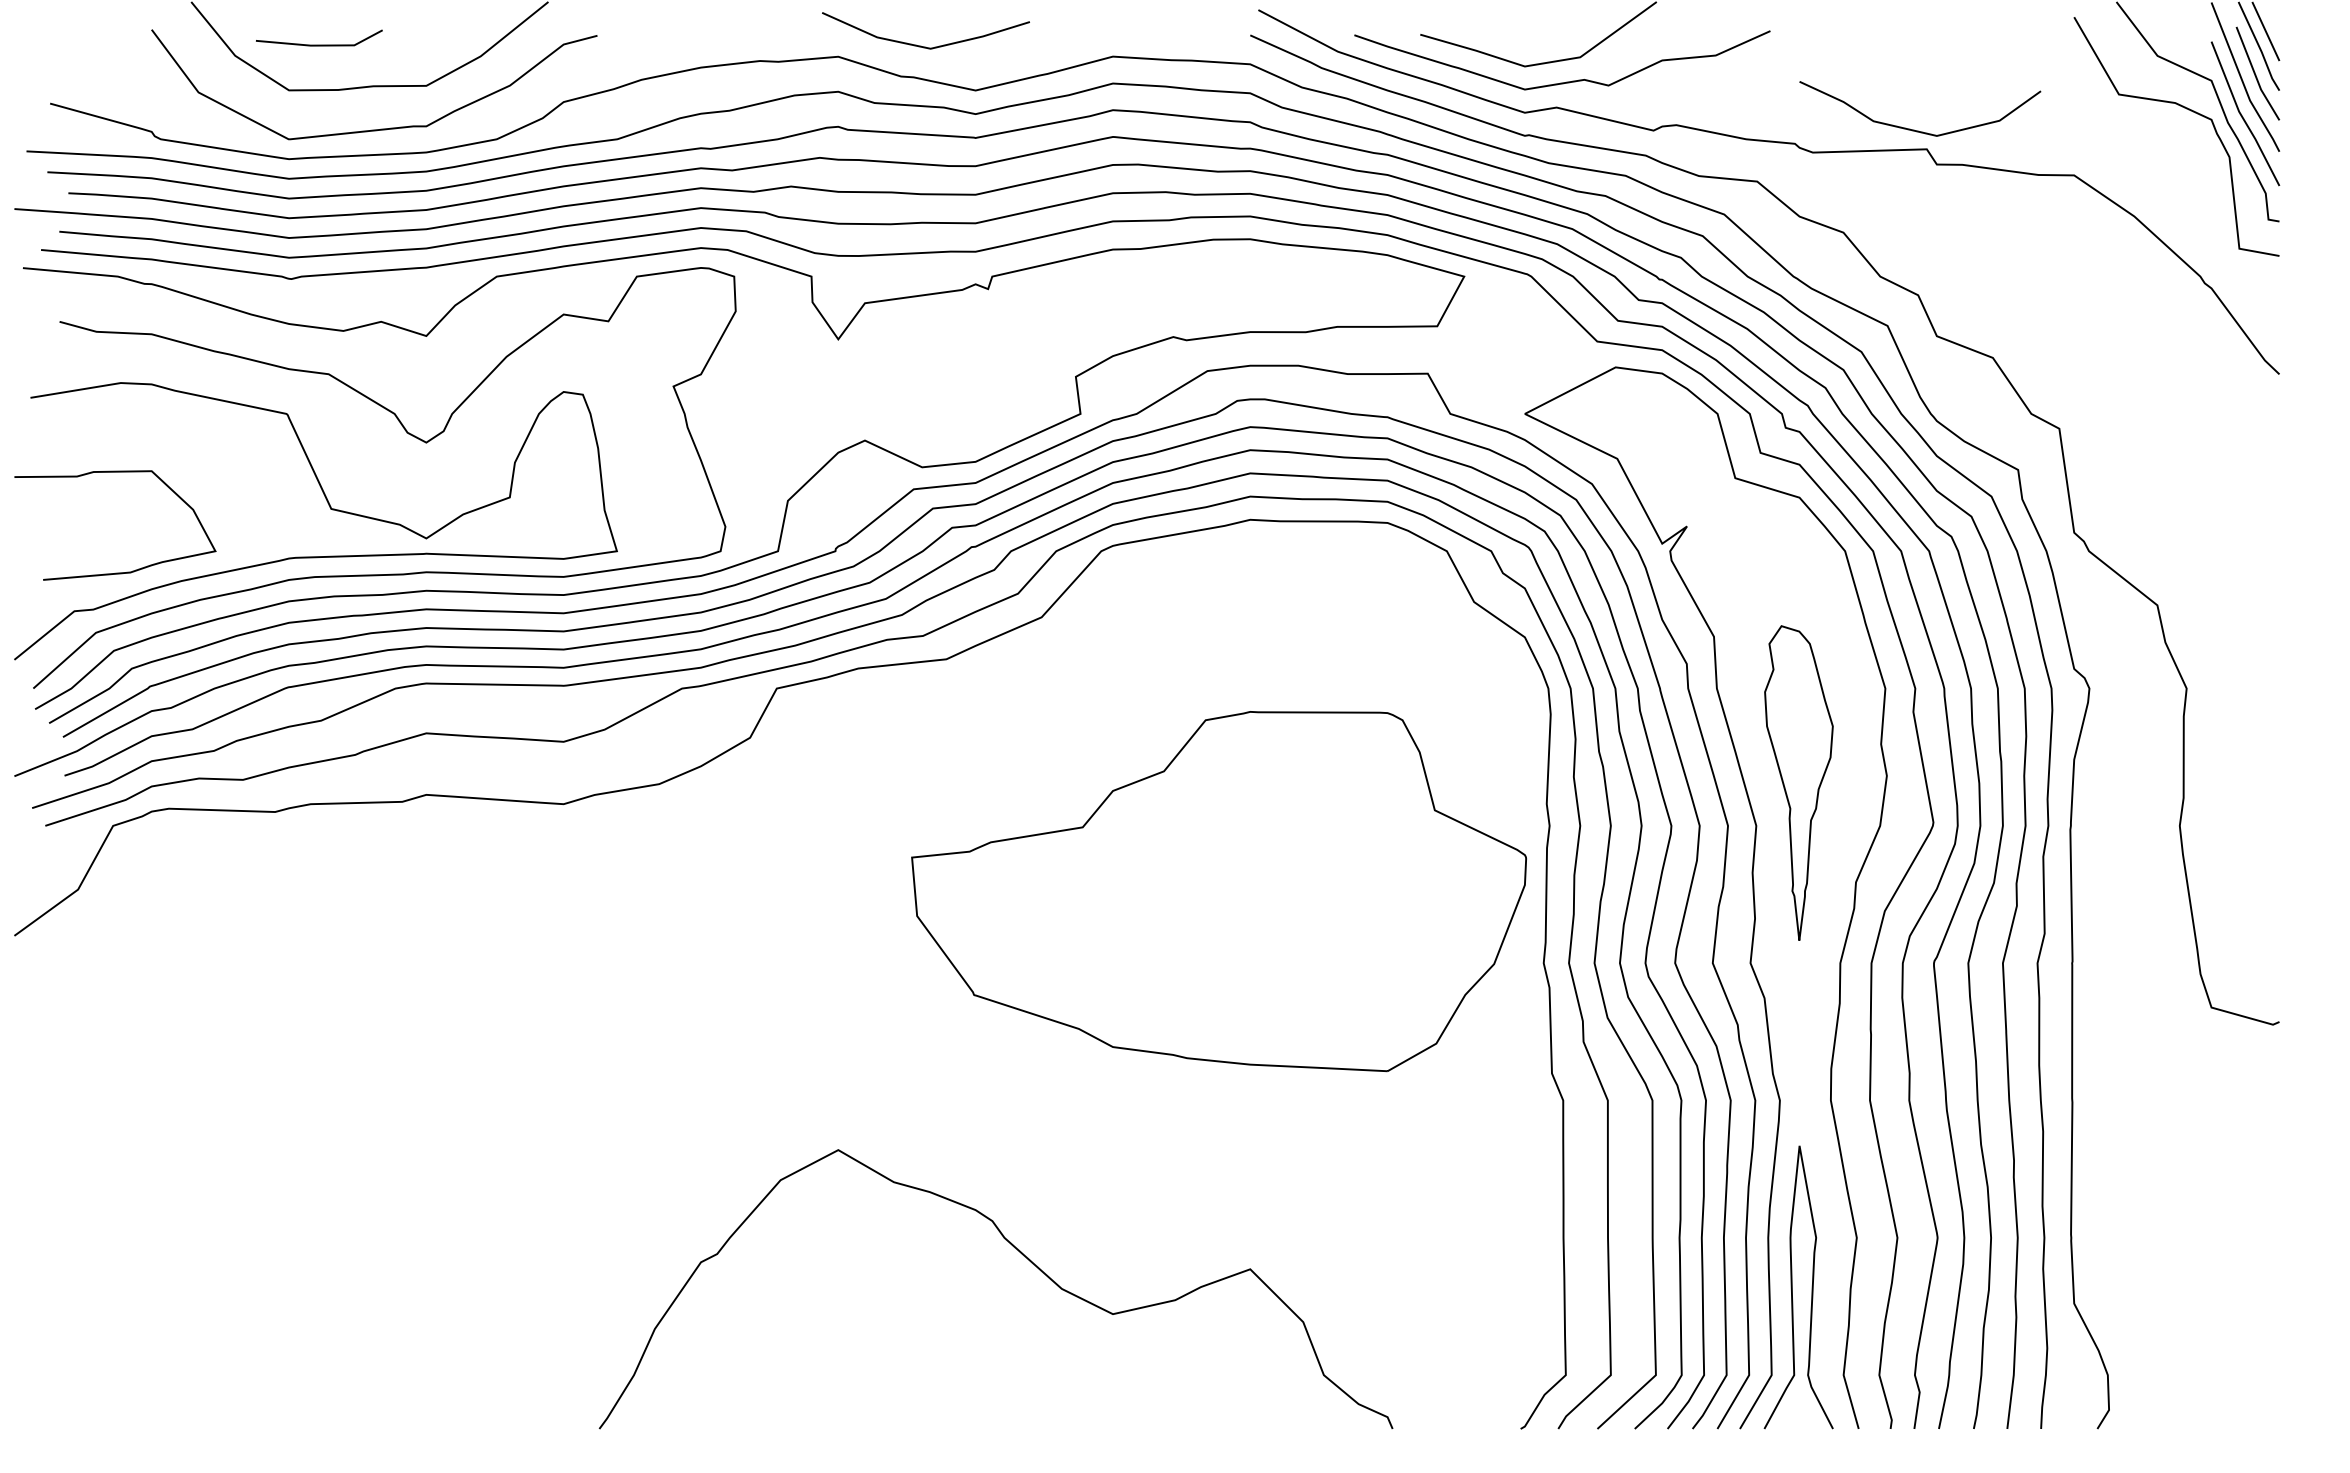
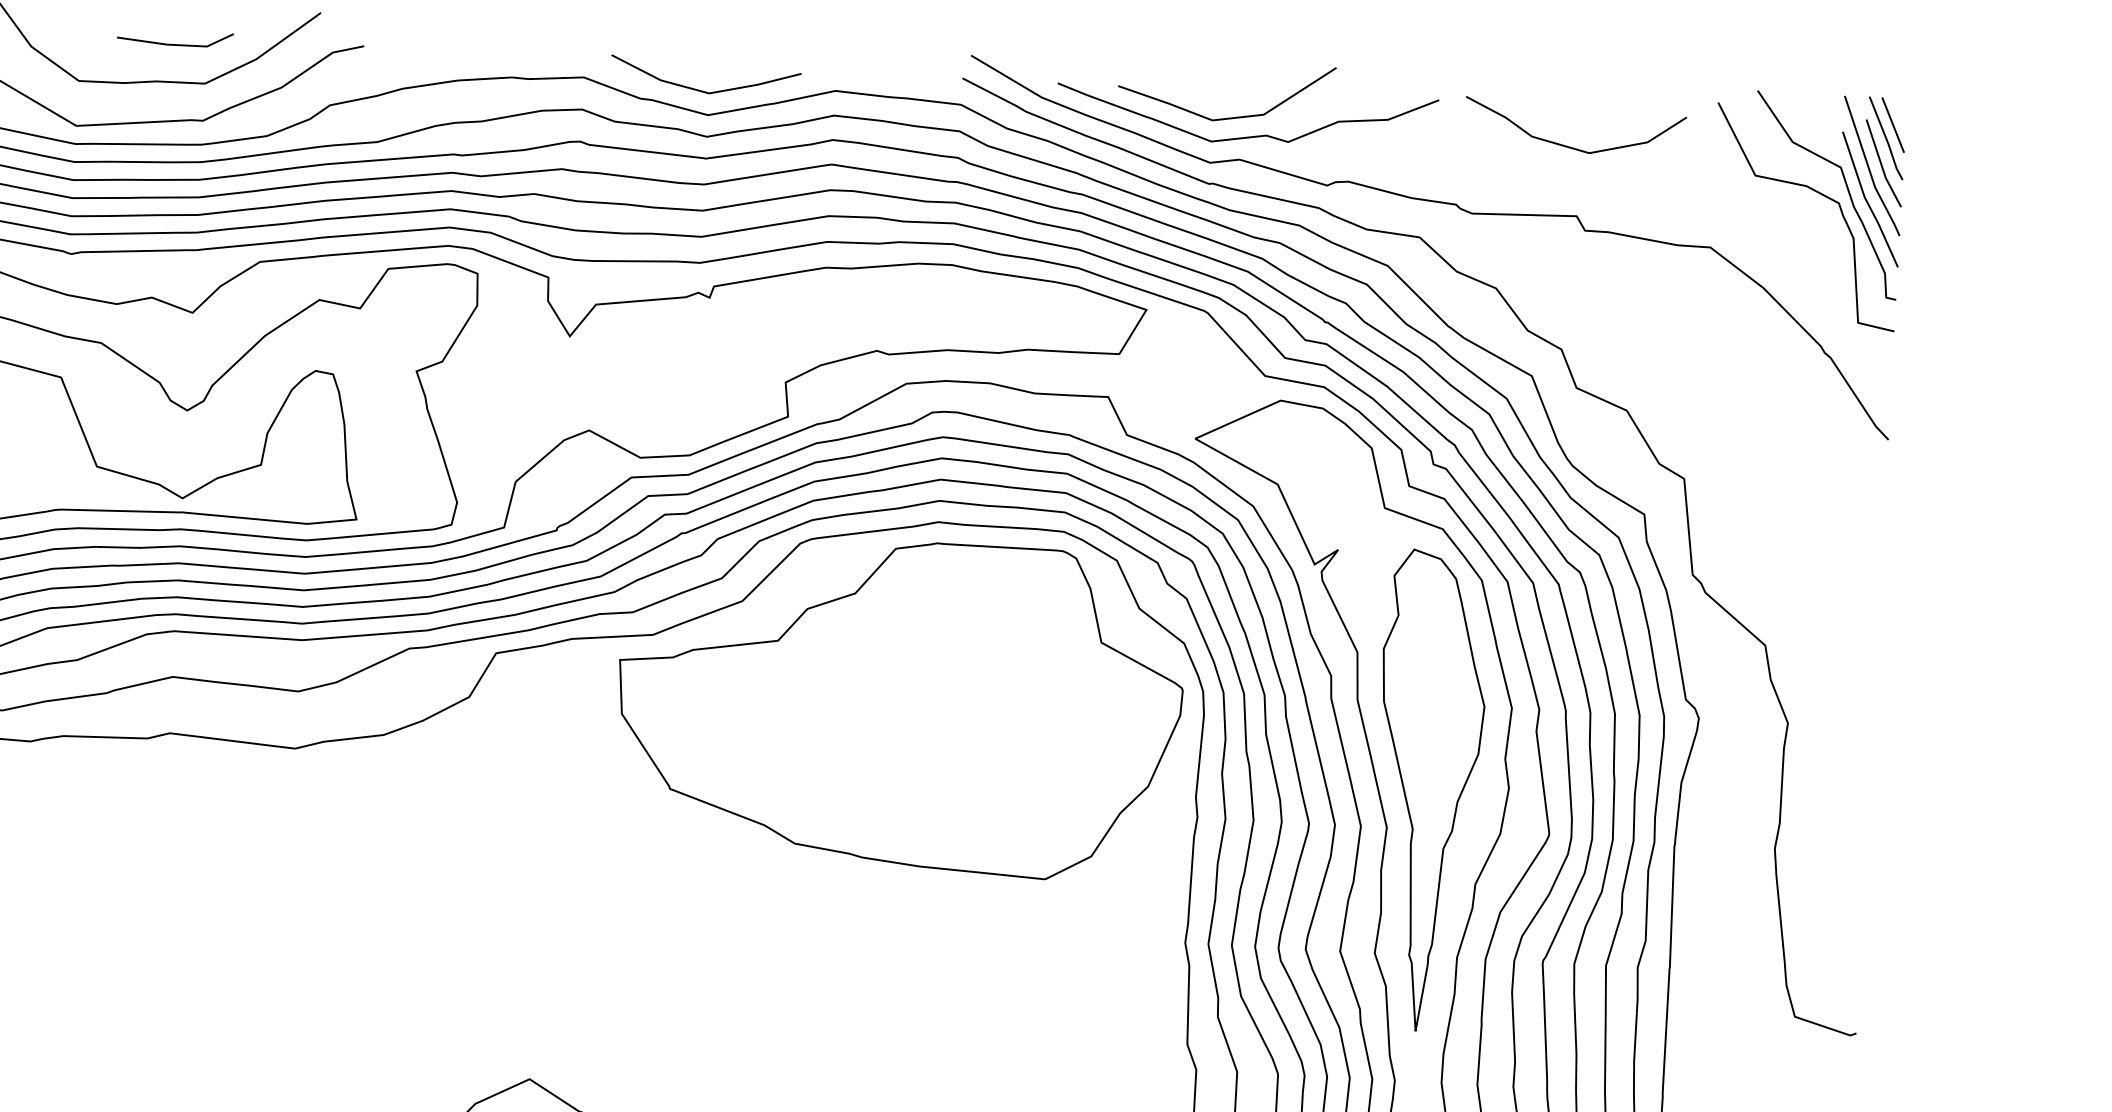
line: (319, 44) -> (175, 44), moved
line: (921, 45) -> (701, 89), moved
curve: (1914, 129) -> (1569, 146), moved
part: (1798, 782) -> (1427, 790), size x1.67
part: (1218, 891) -> (899, 706), moved

